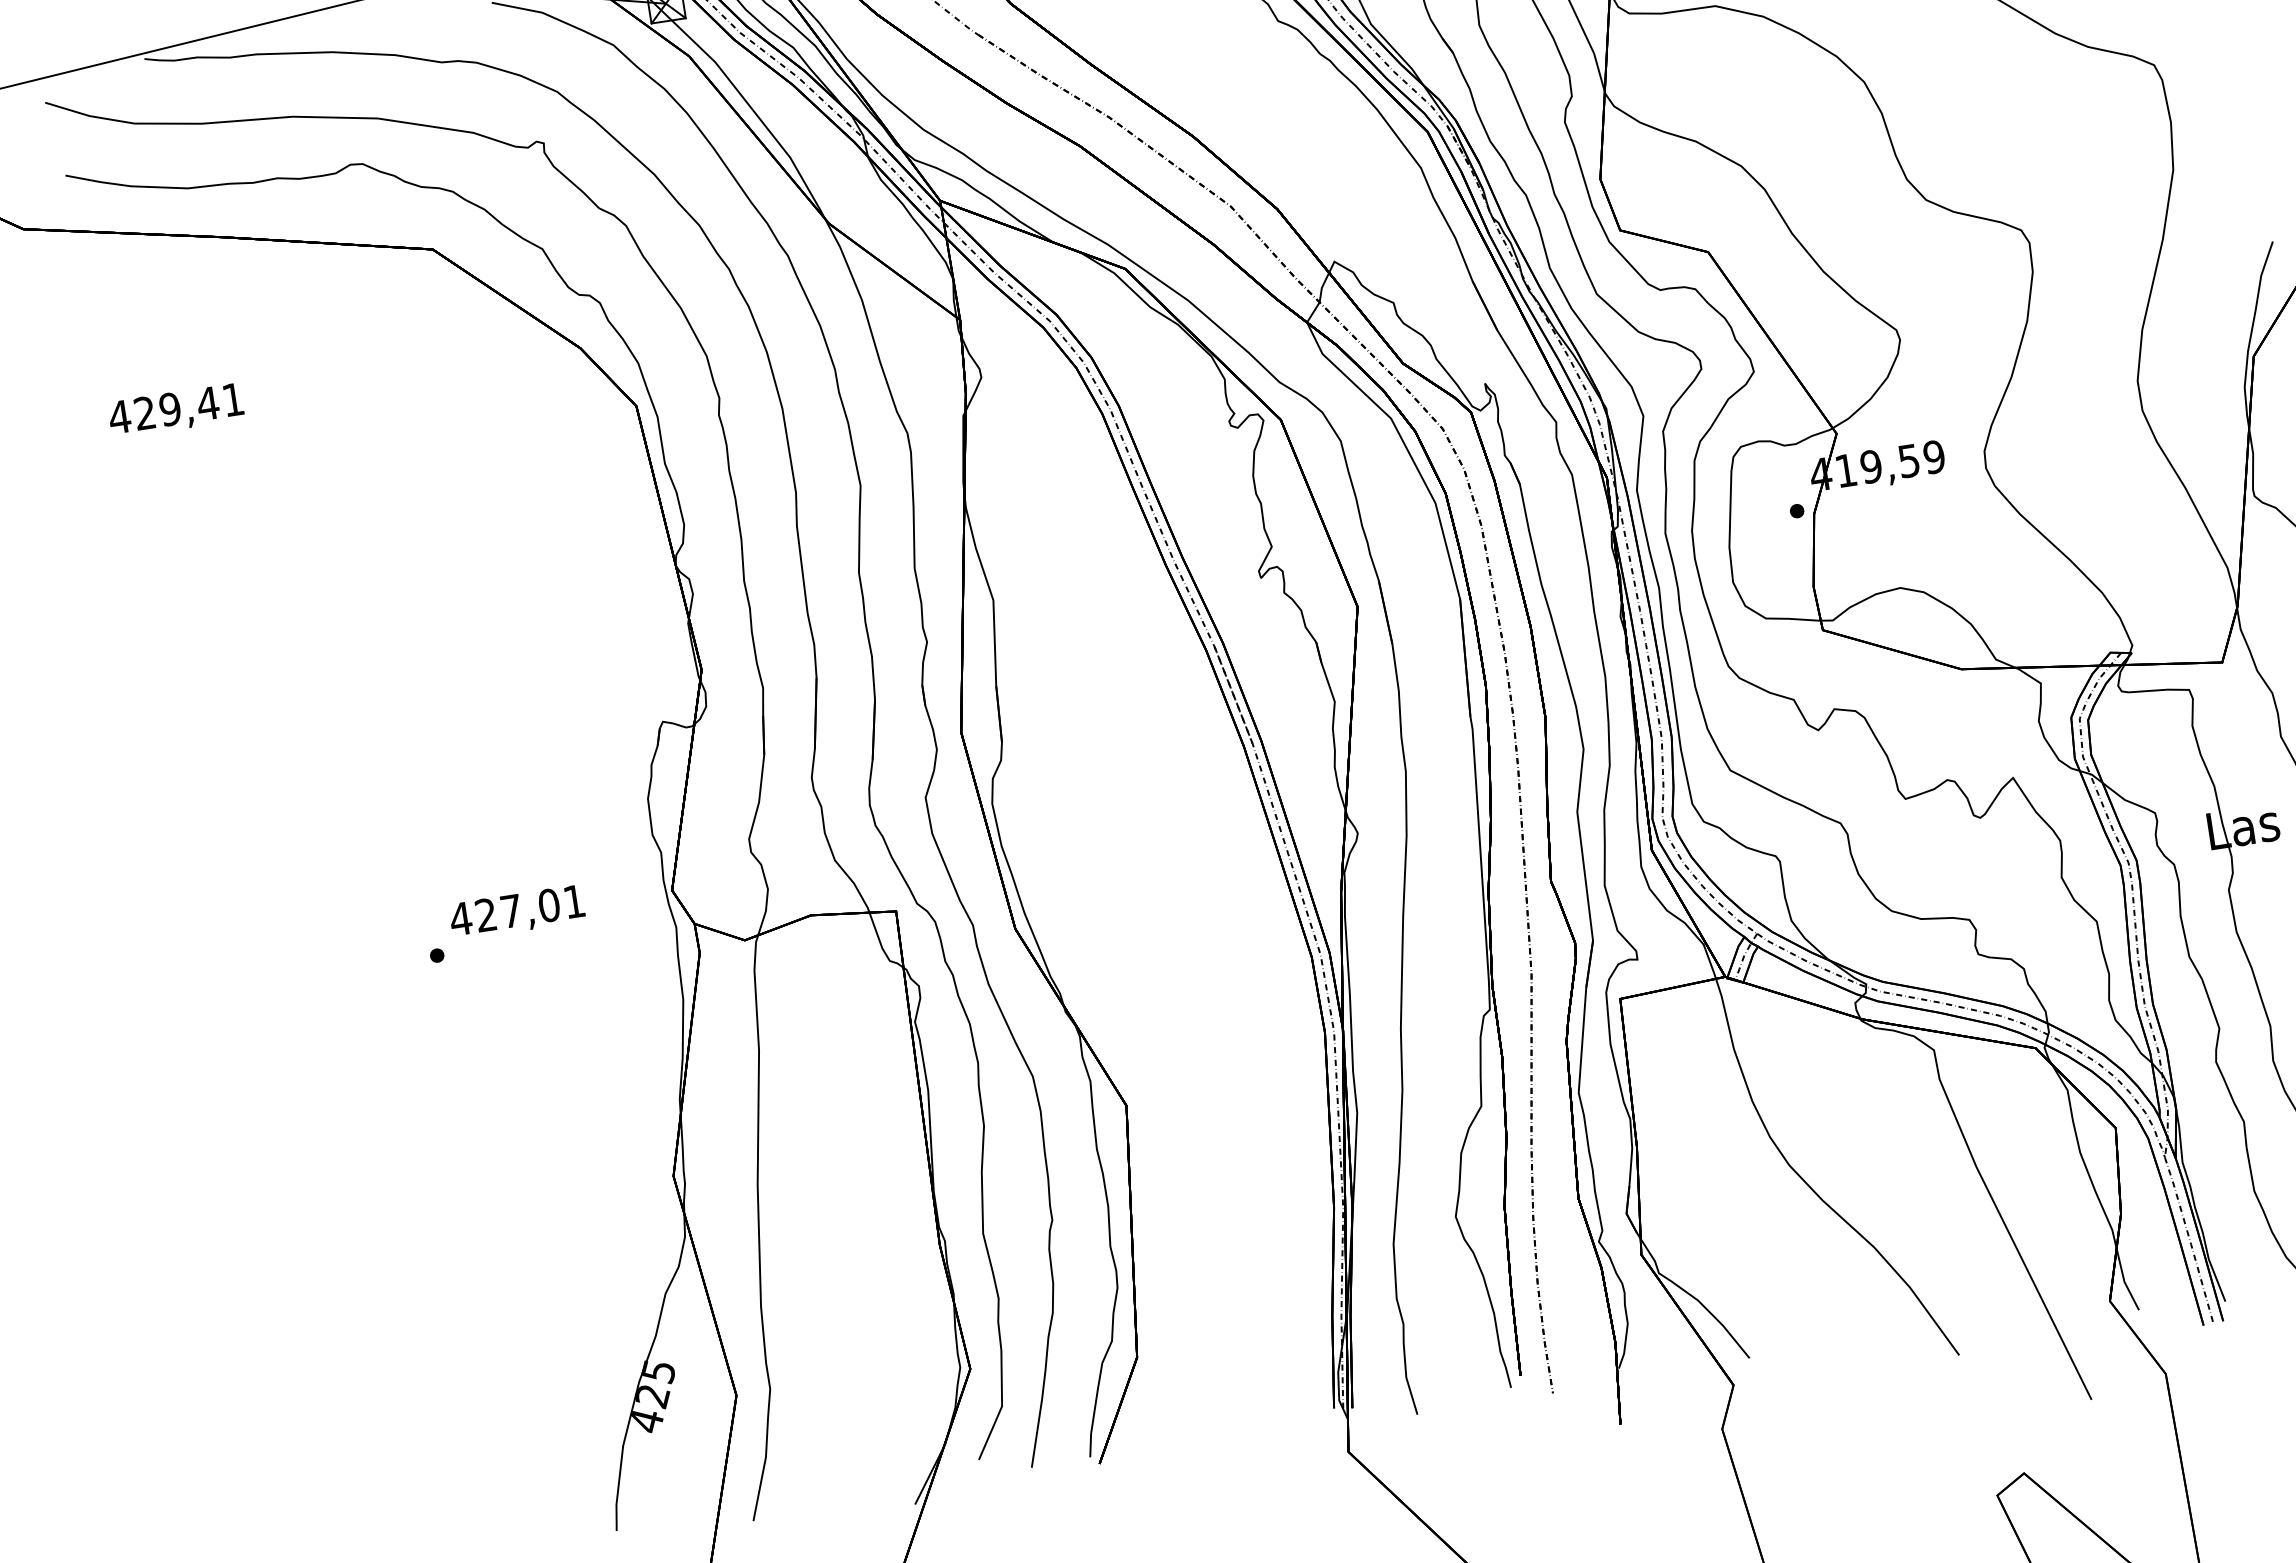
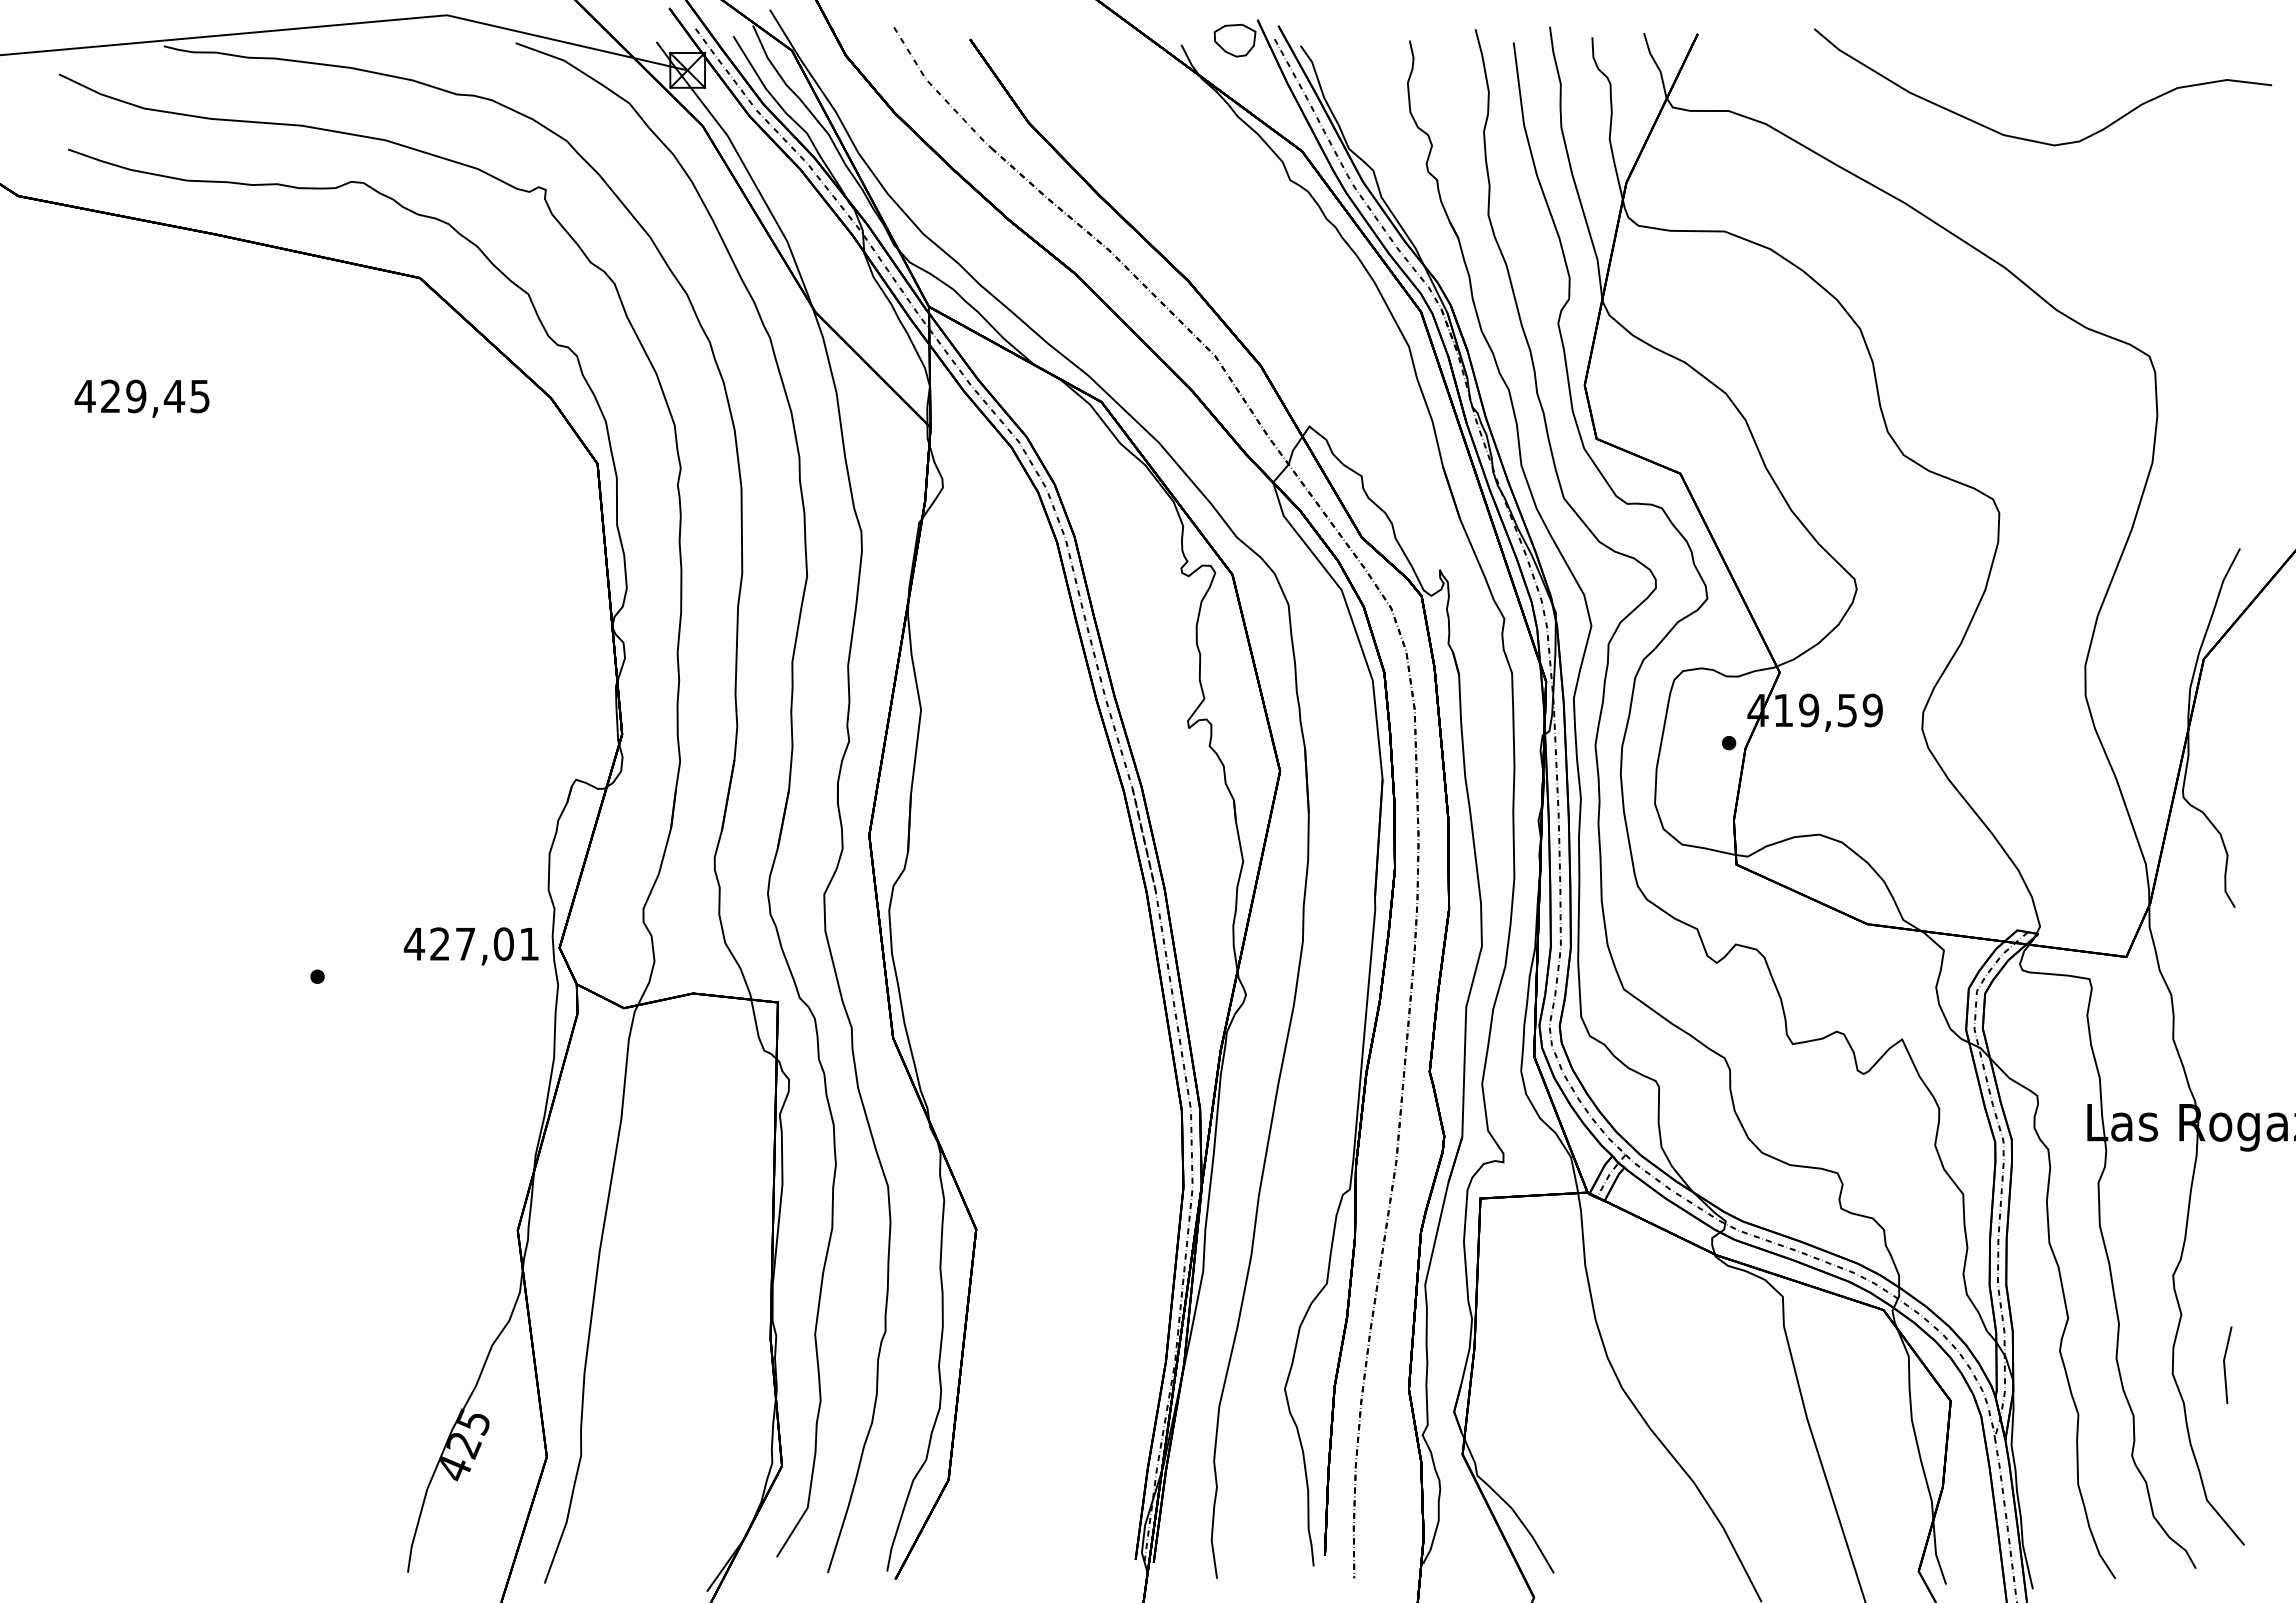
text: (232, 399) -> (199, 396), 429,41 -> 429,45
text: (517, 912) -> (471, 946), moved

